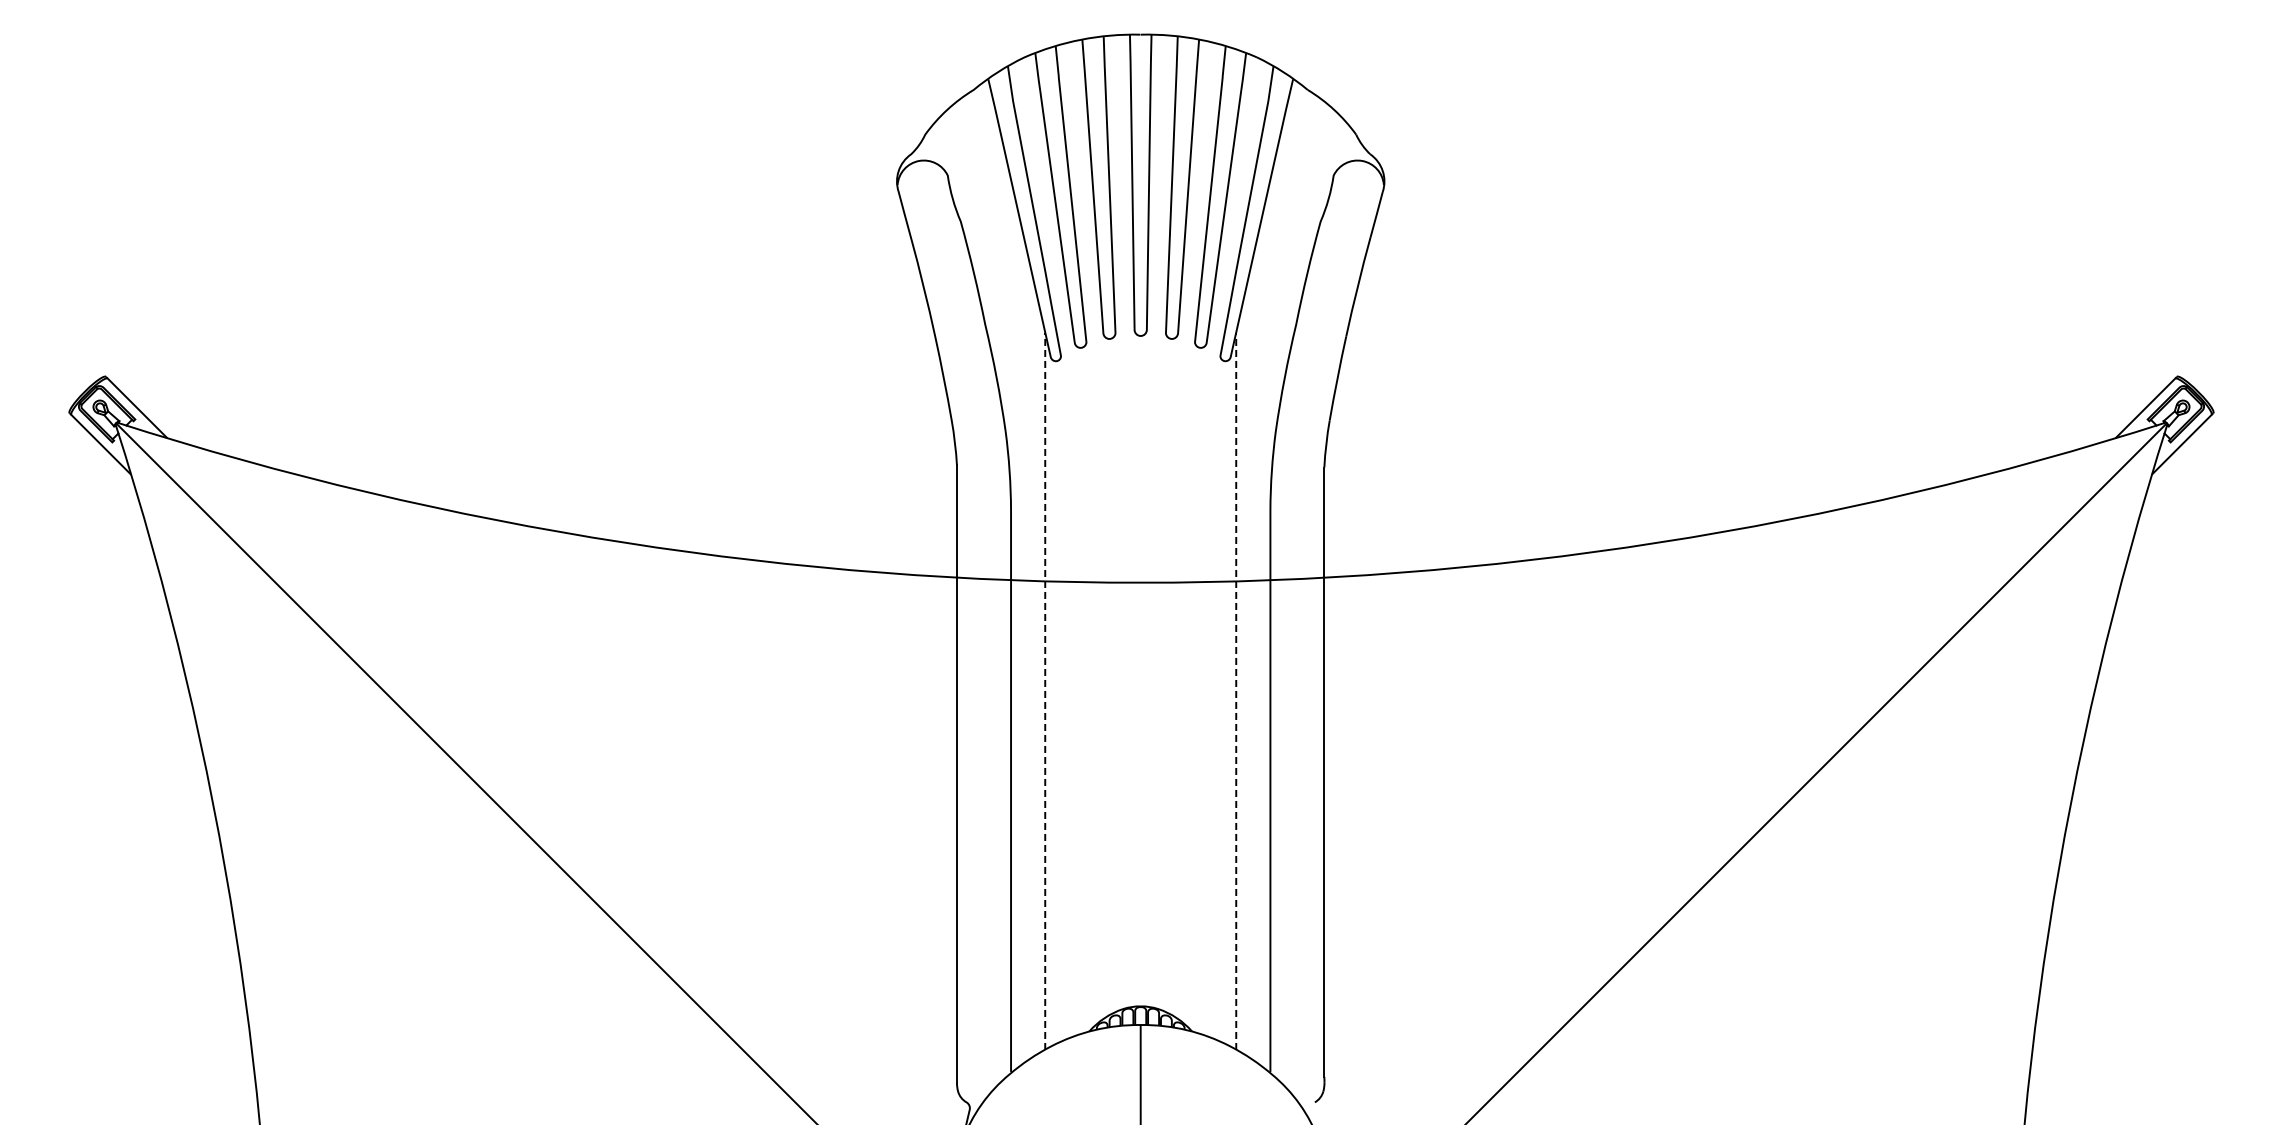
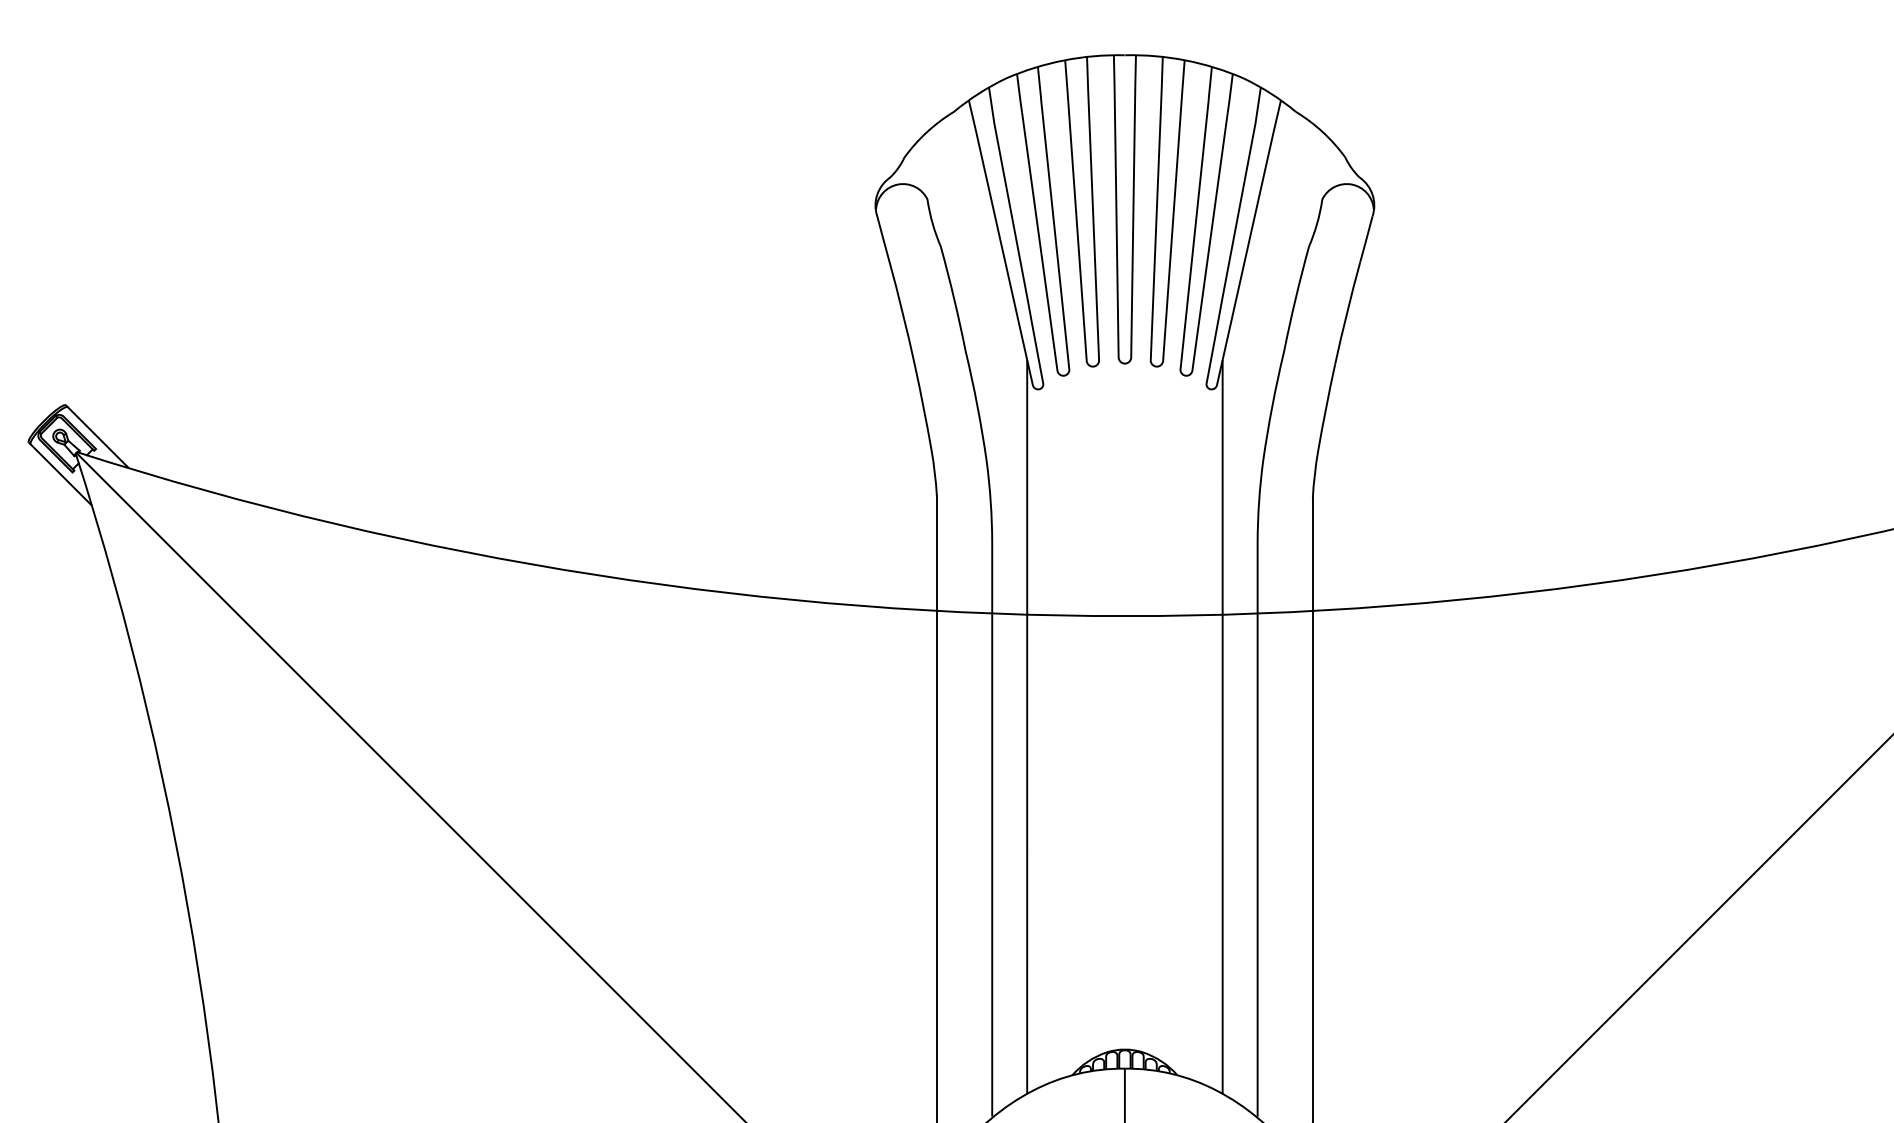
line: (1045, 691) -> (1027, 727), dashed -> solid
line: (1236, 691) -> (1222, 727), dashed -> solid

